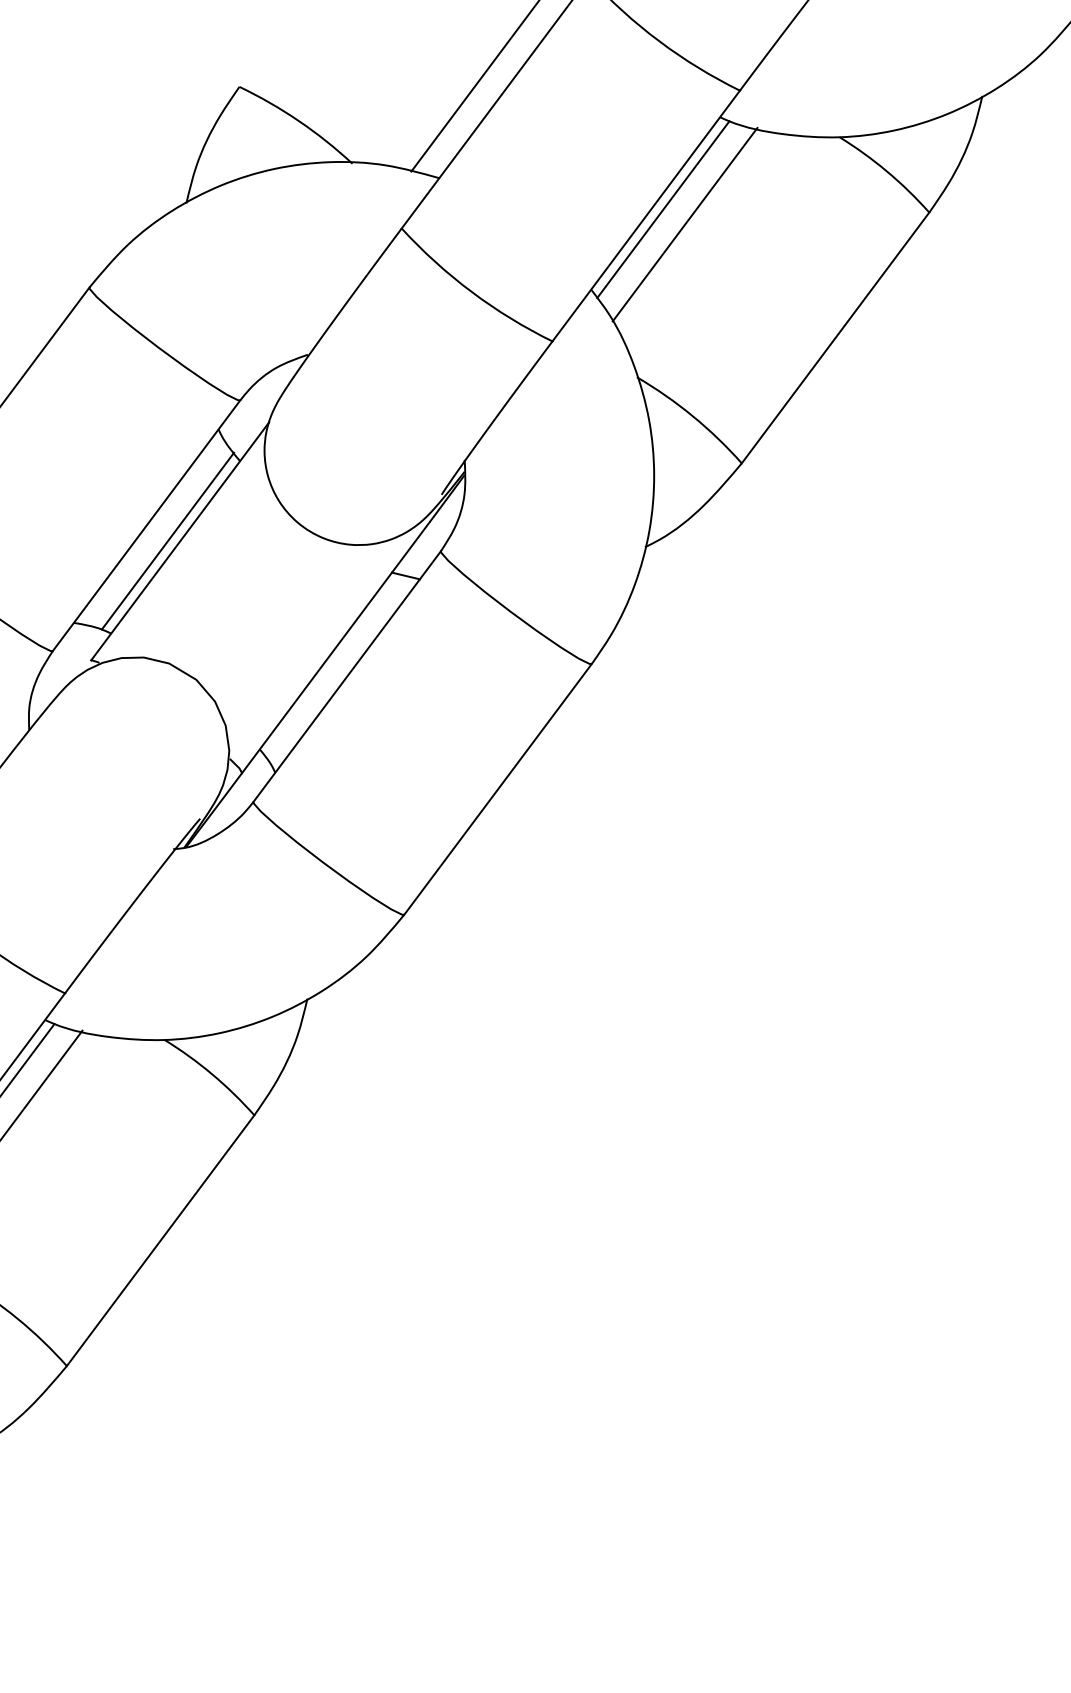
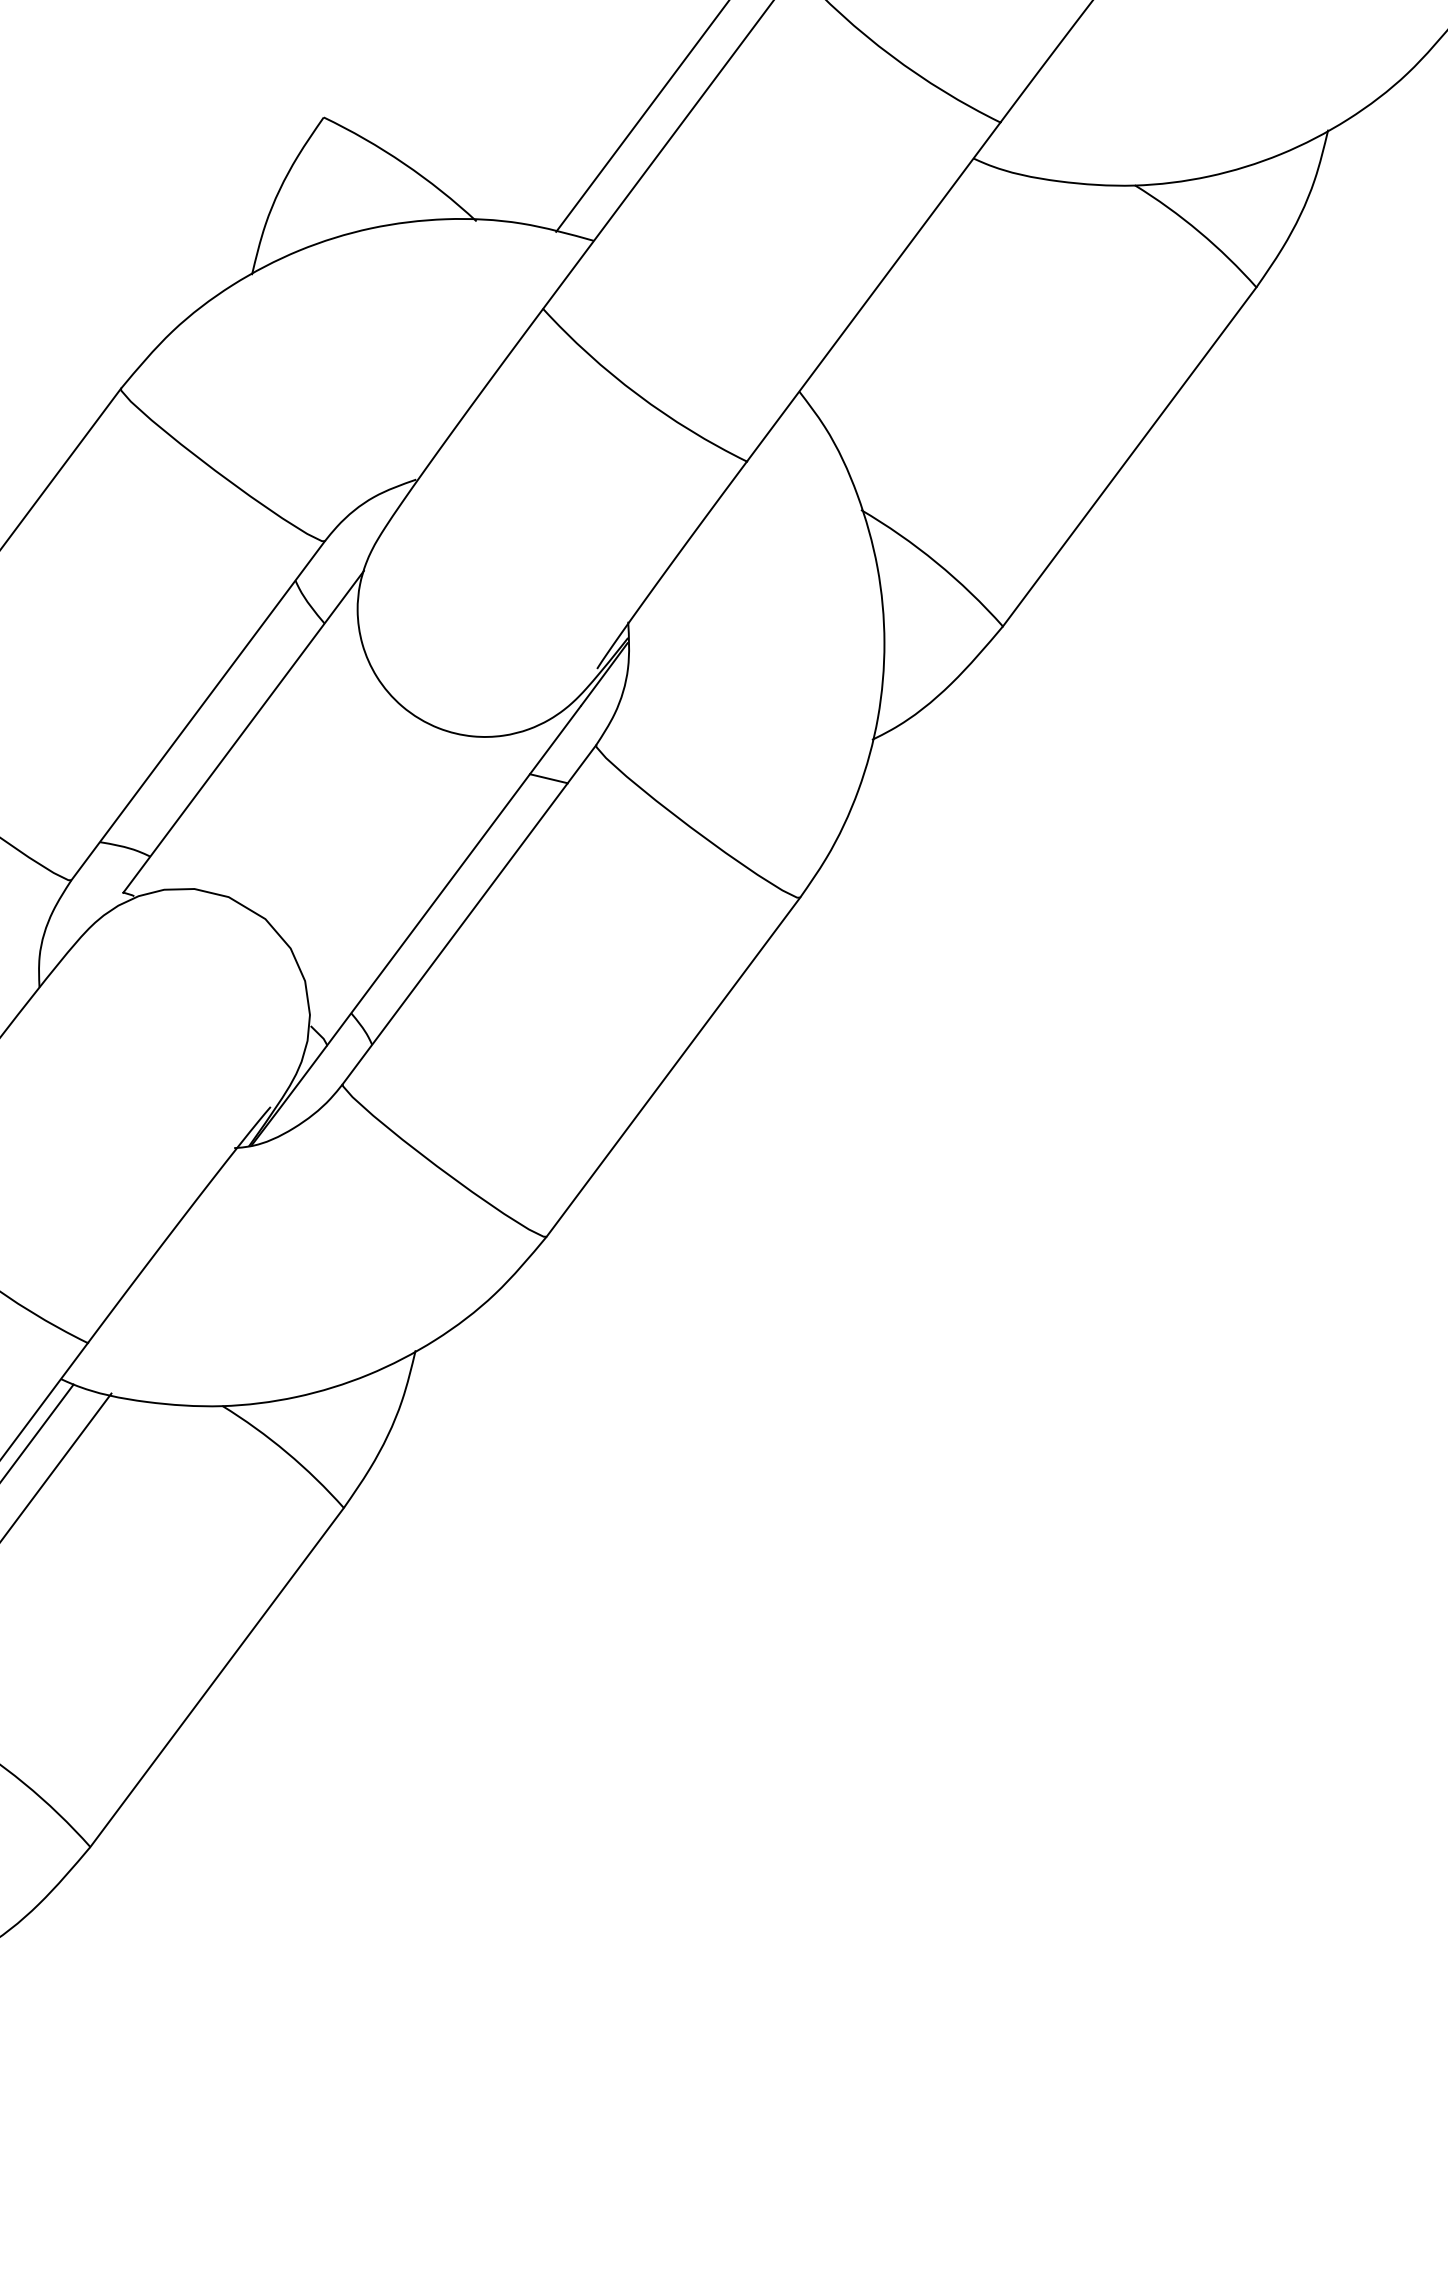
line: (663, 209) -> (897, 283), removed
line: (684, 224) -> (925, 303), removed
line: (167, 540) -> (226, 730), removed

